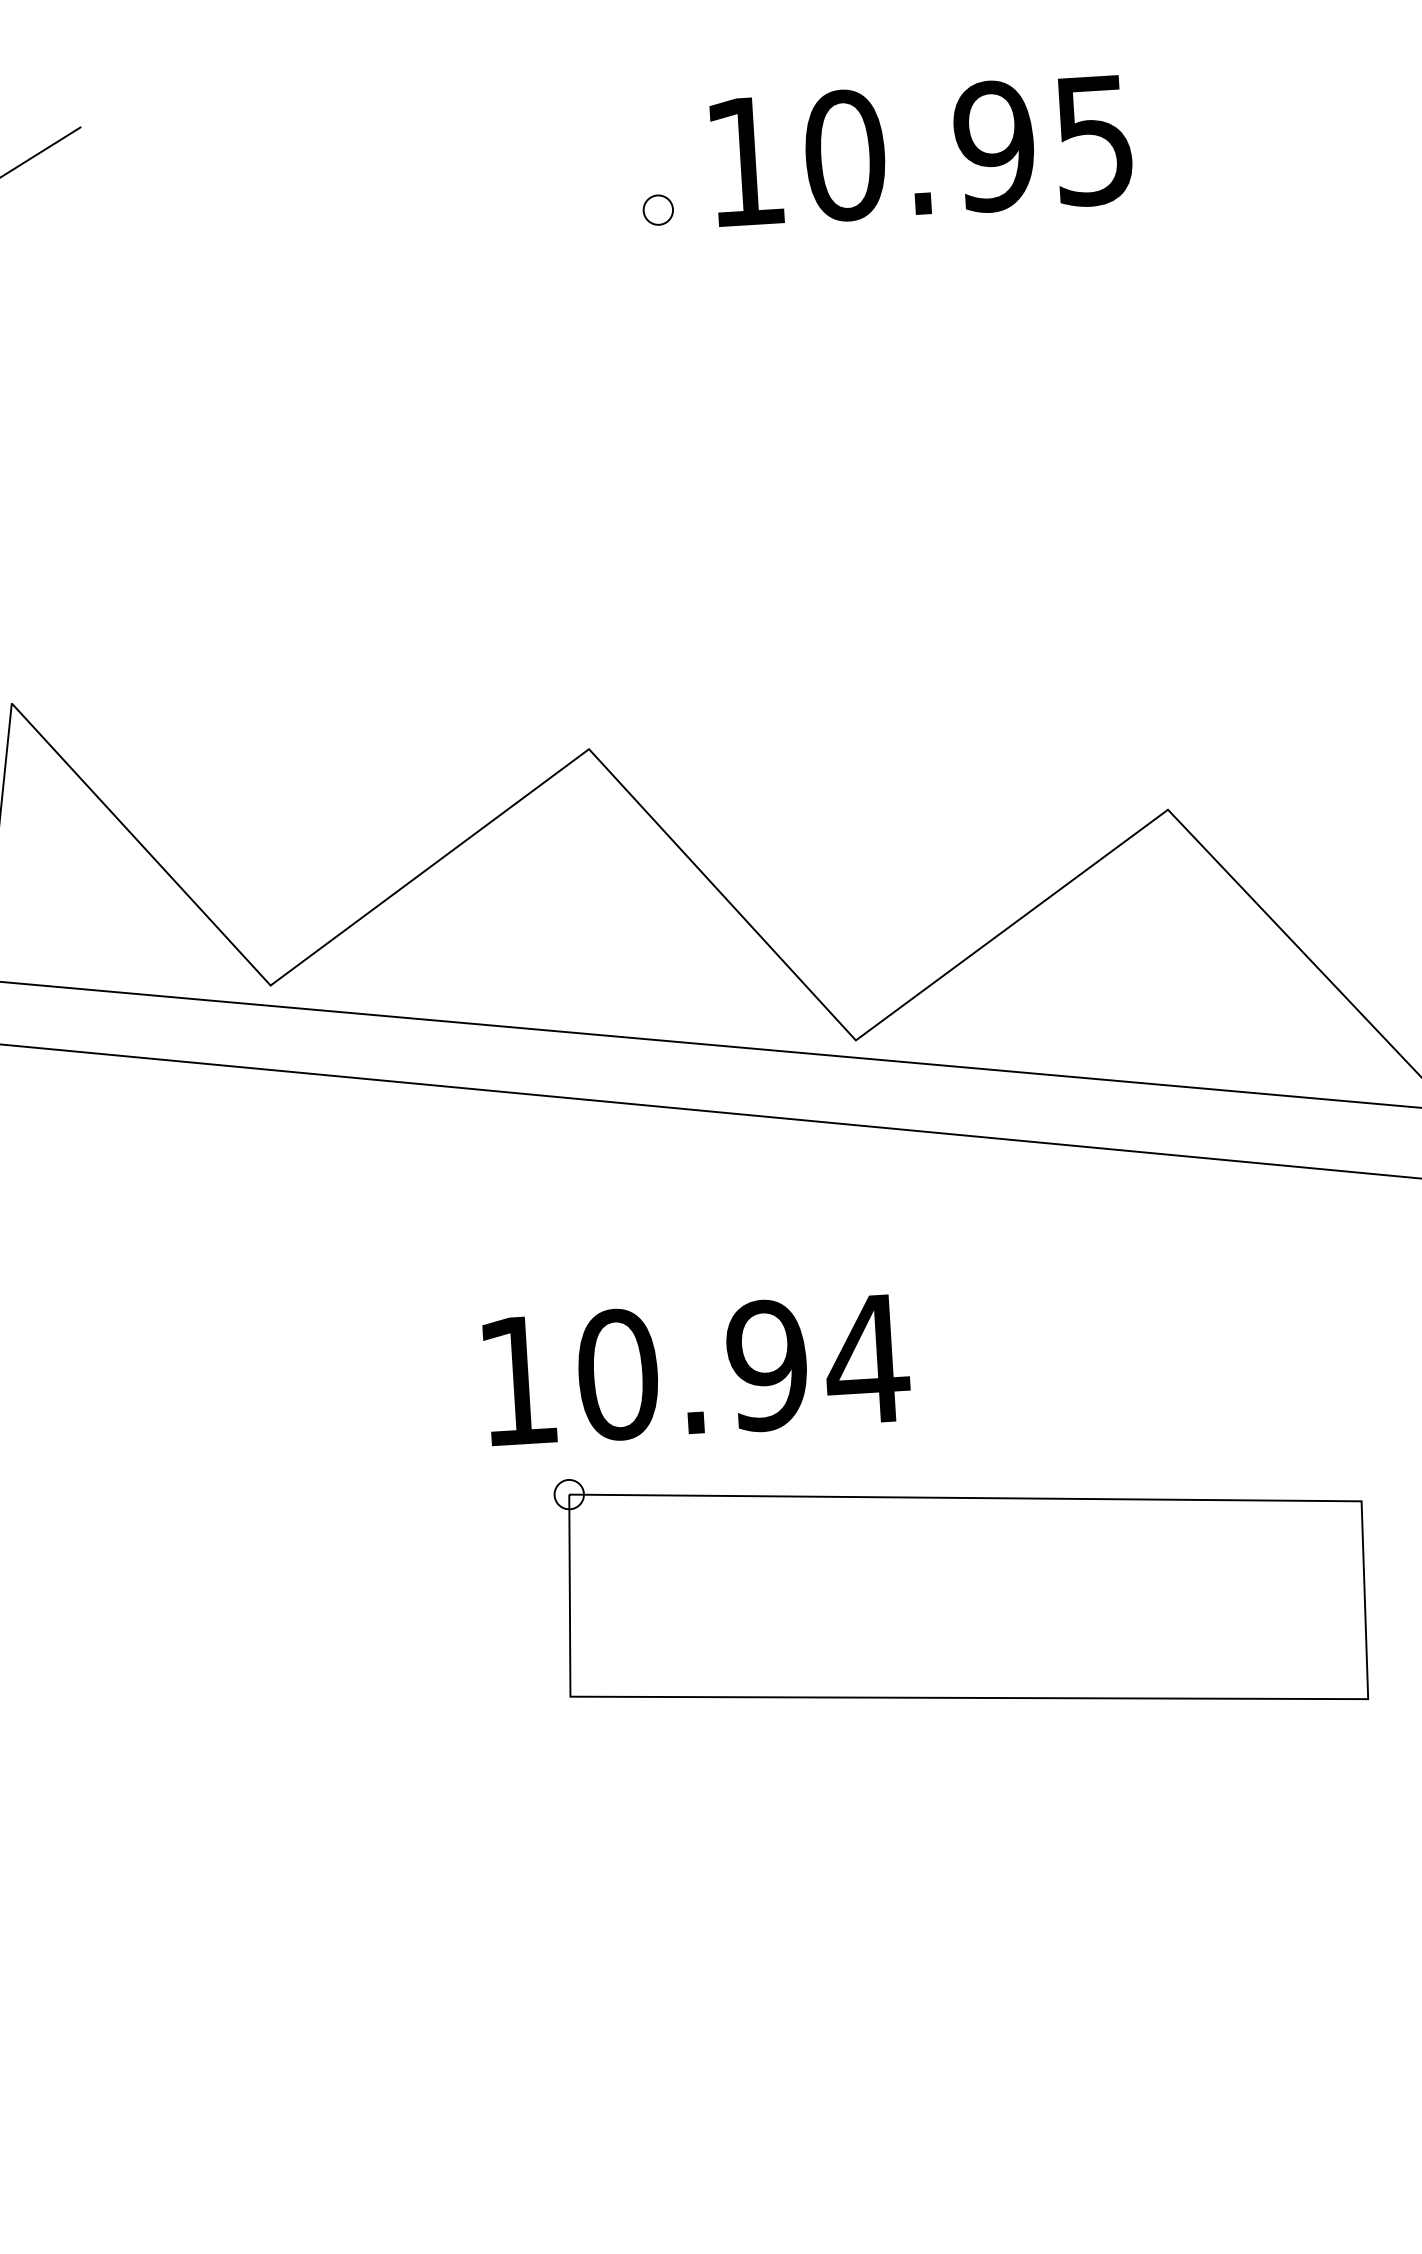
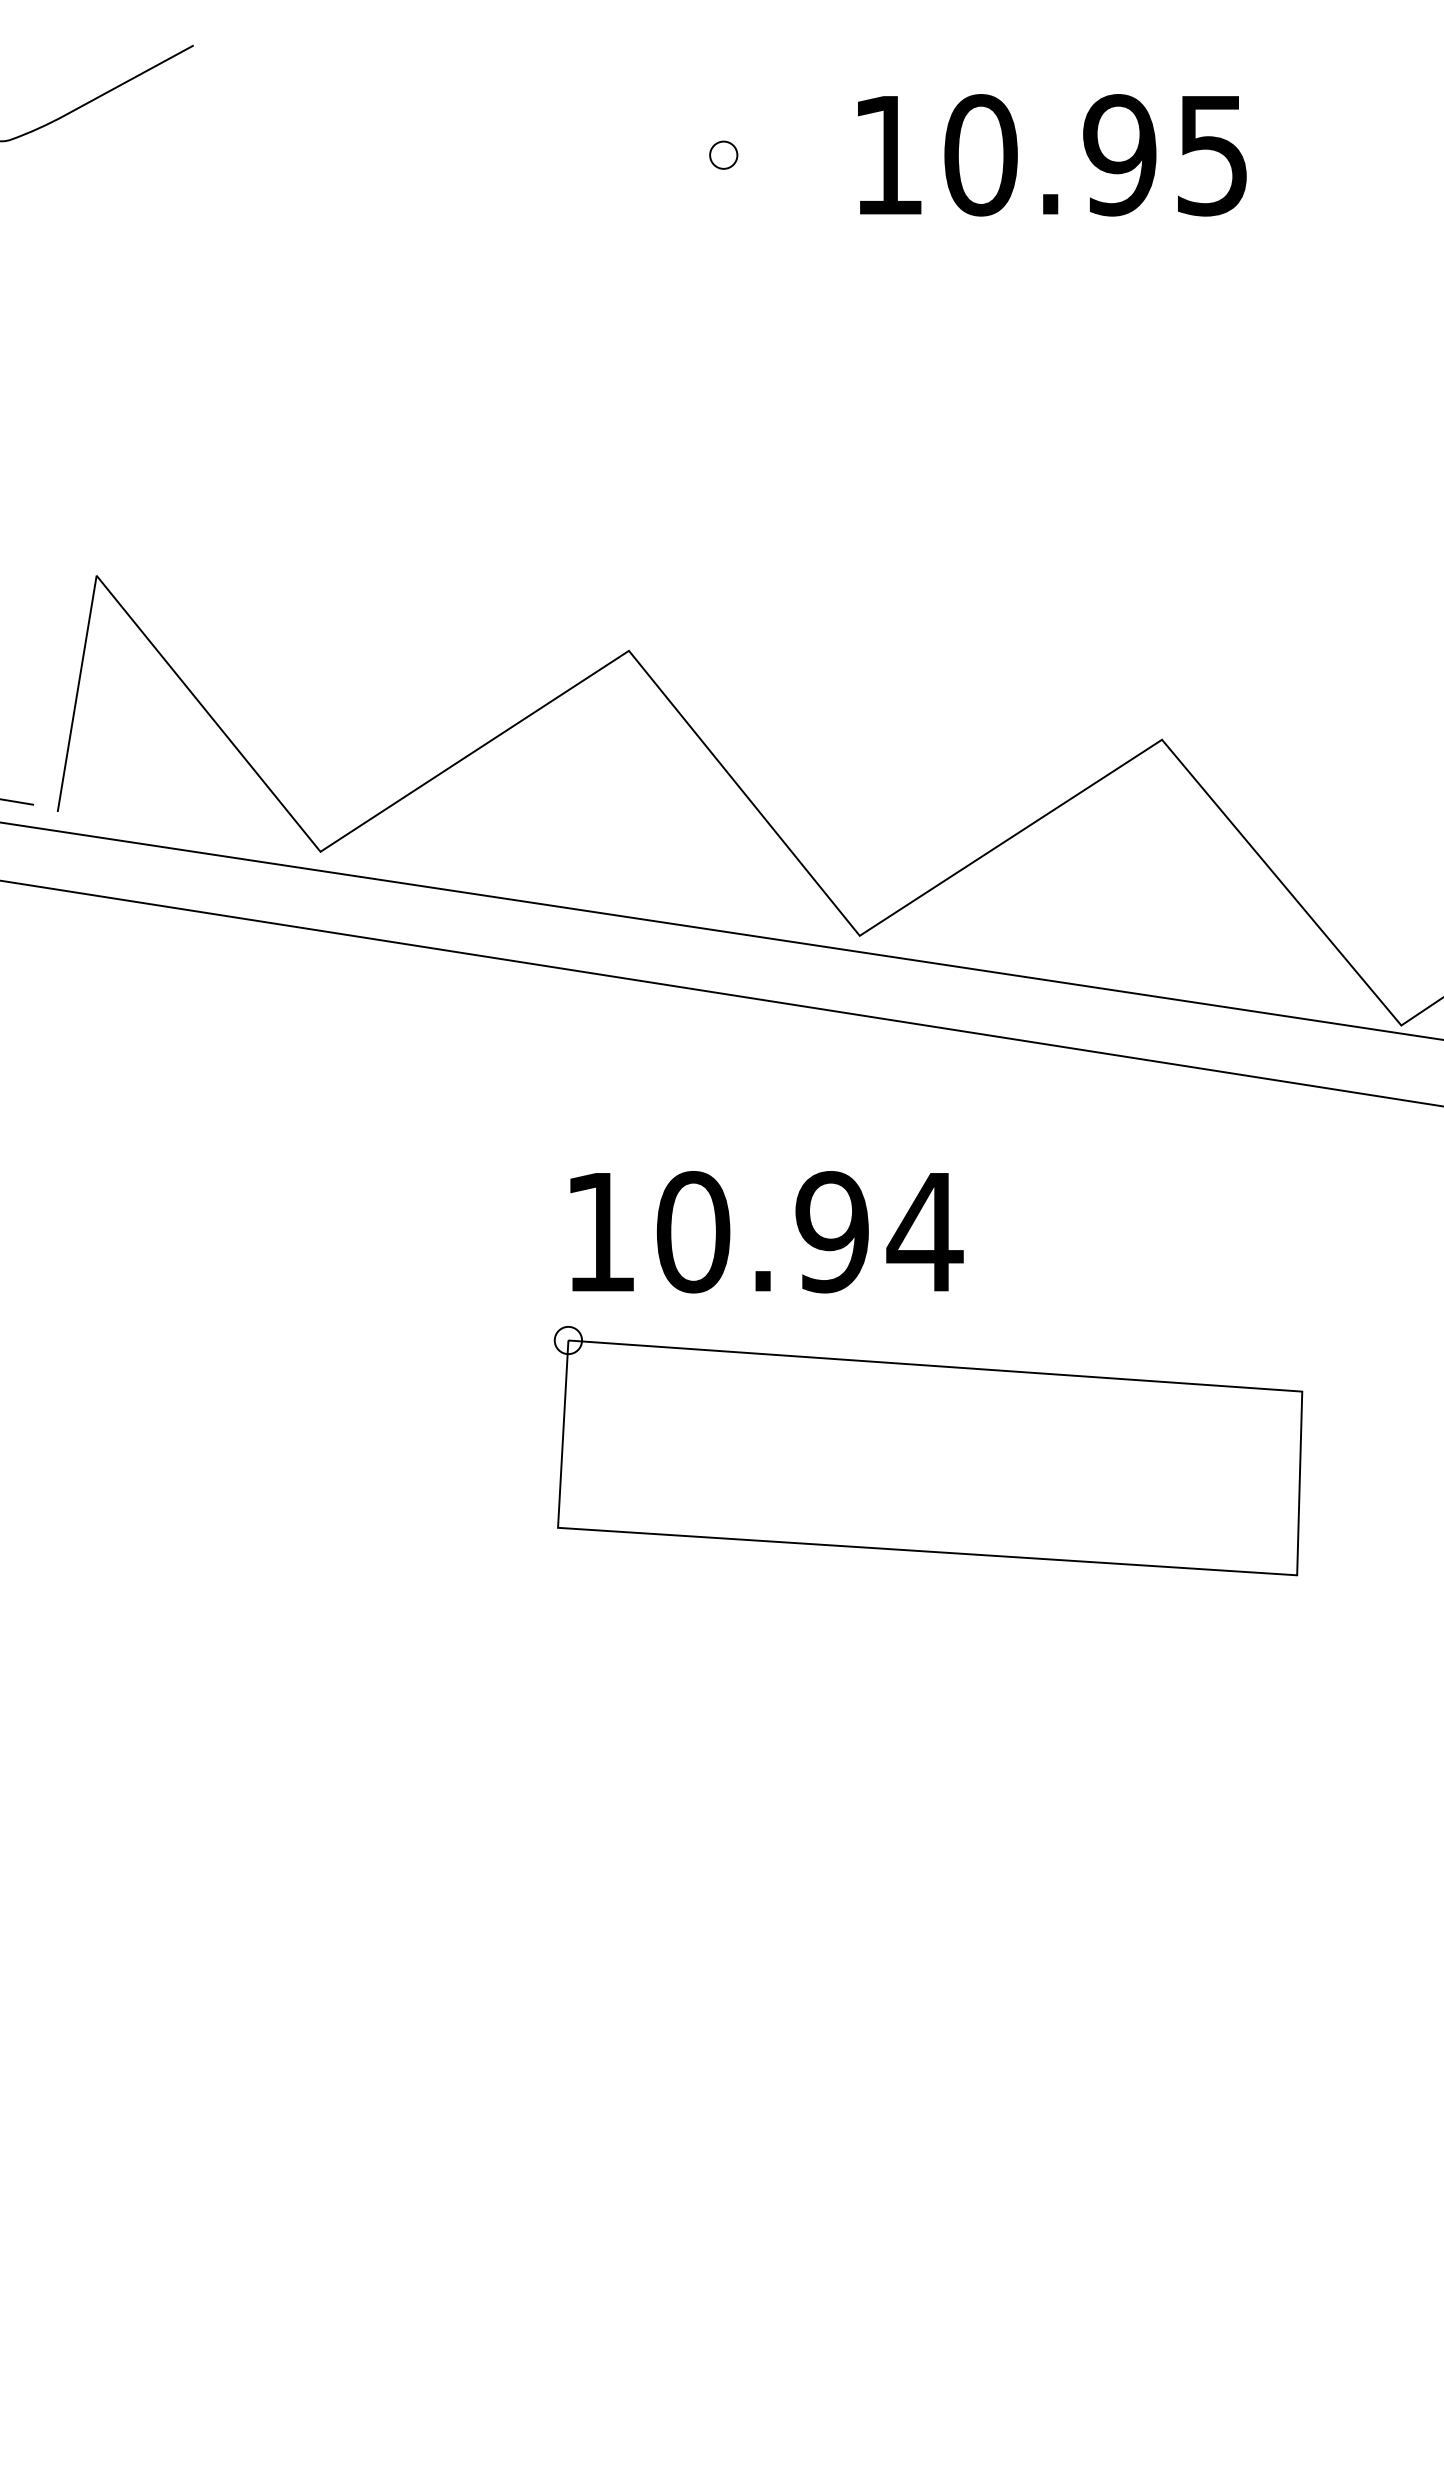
text: (922, 151) -> (1052, 155), moved
text: (696, 1370) -> (766, 1232), moved

